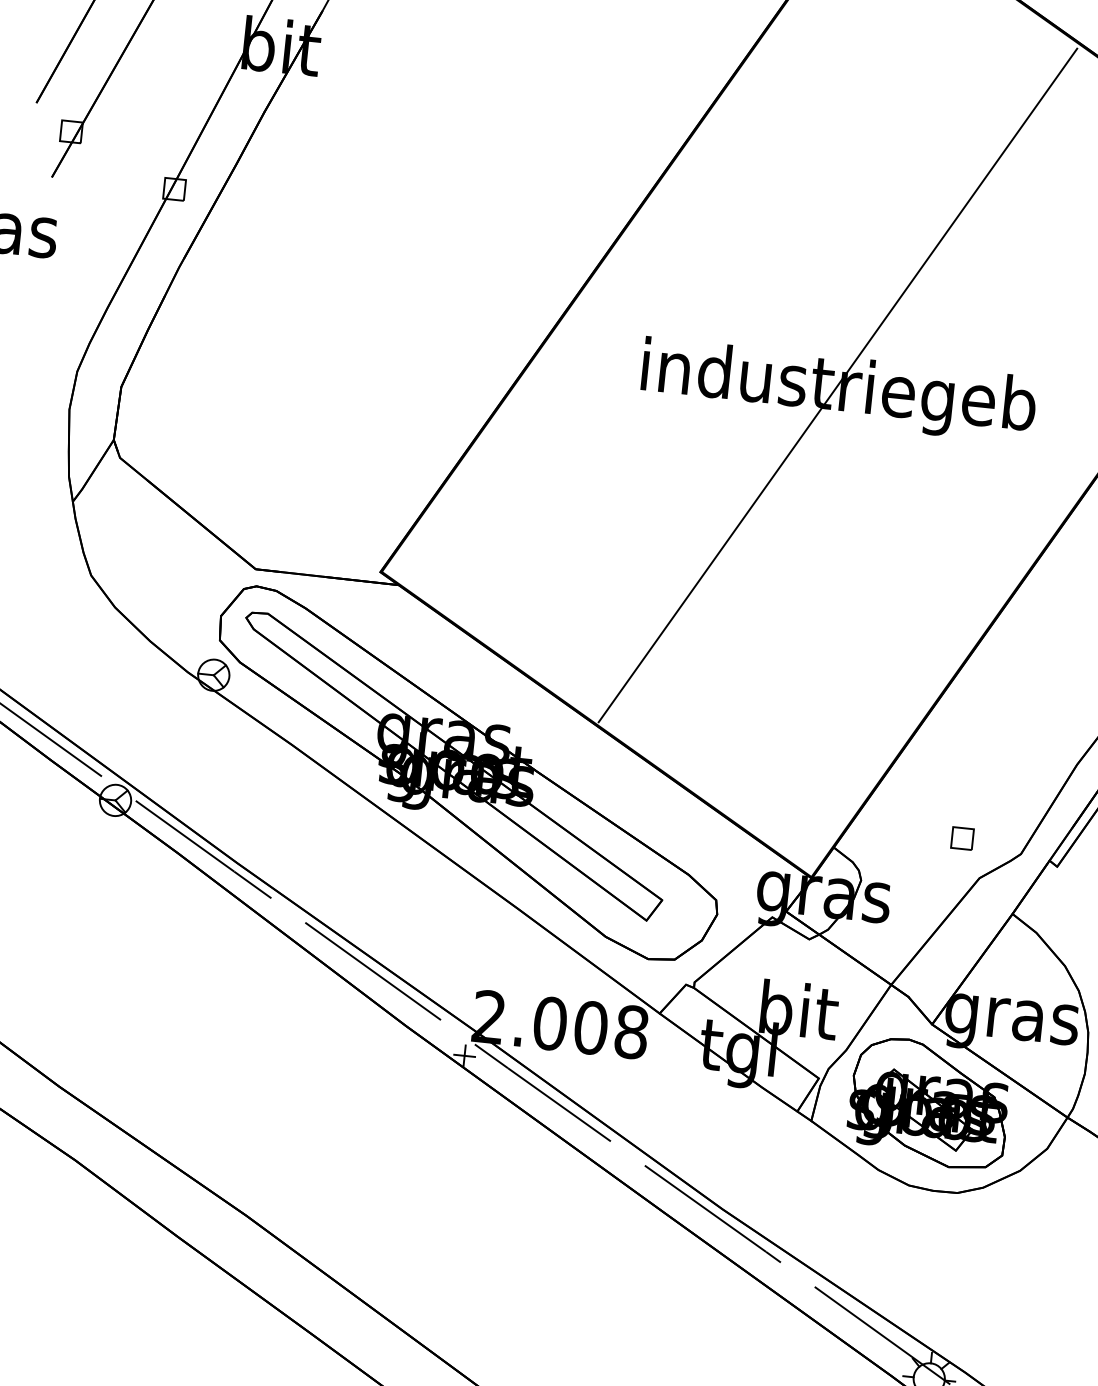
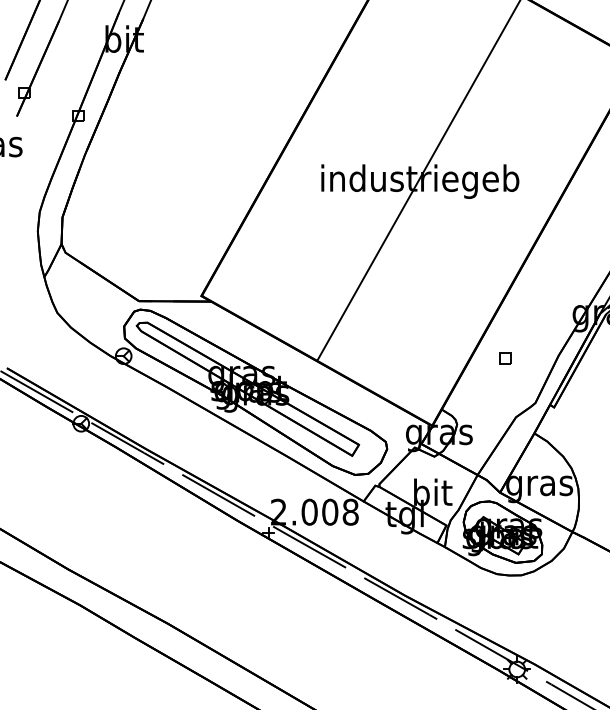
part: (962, 838) -> (505, 358), moved

